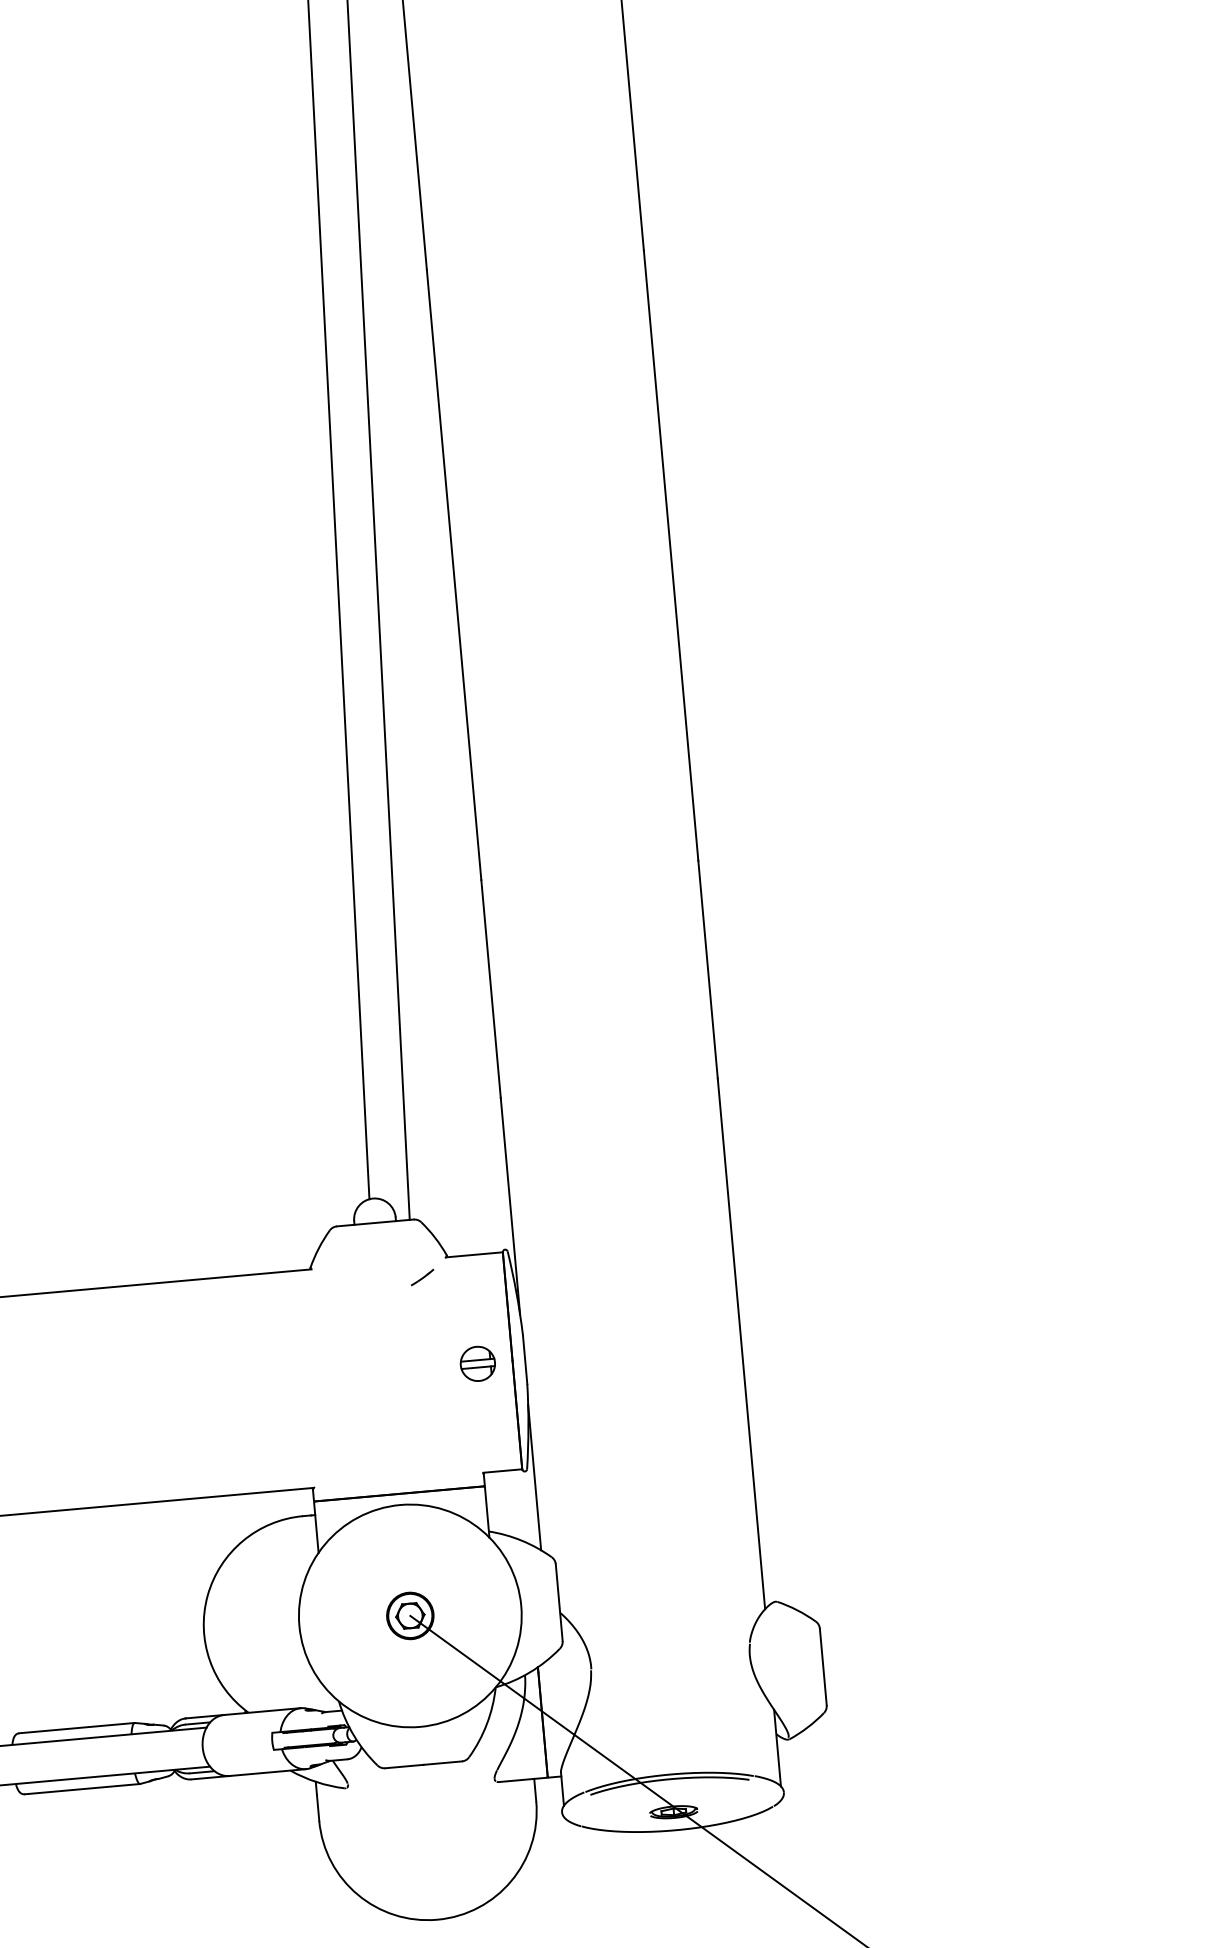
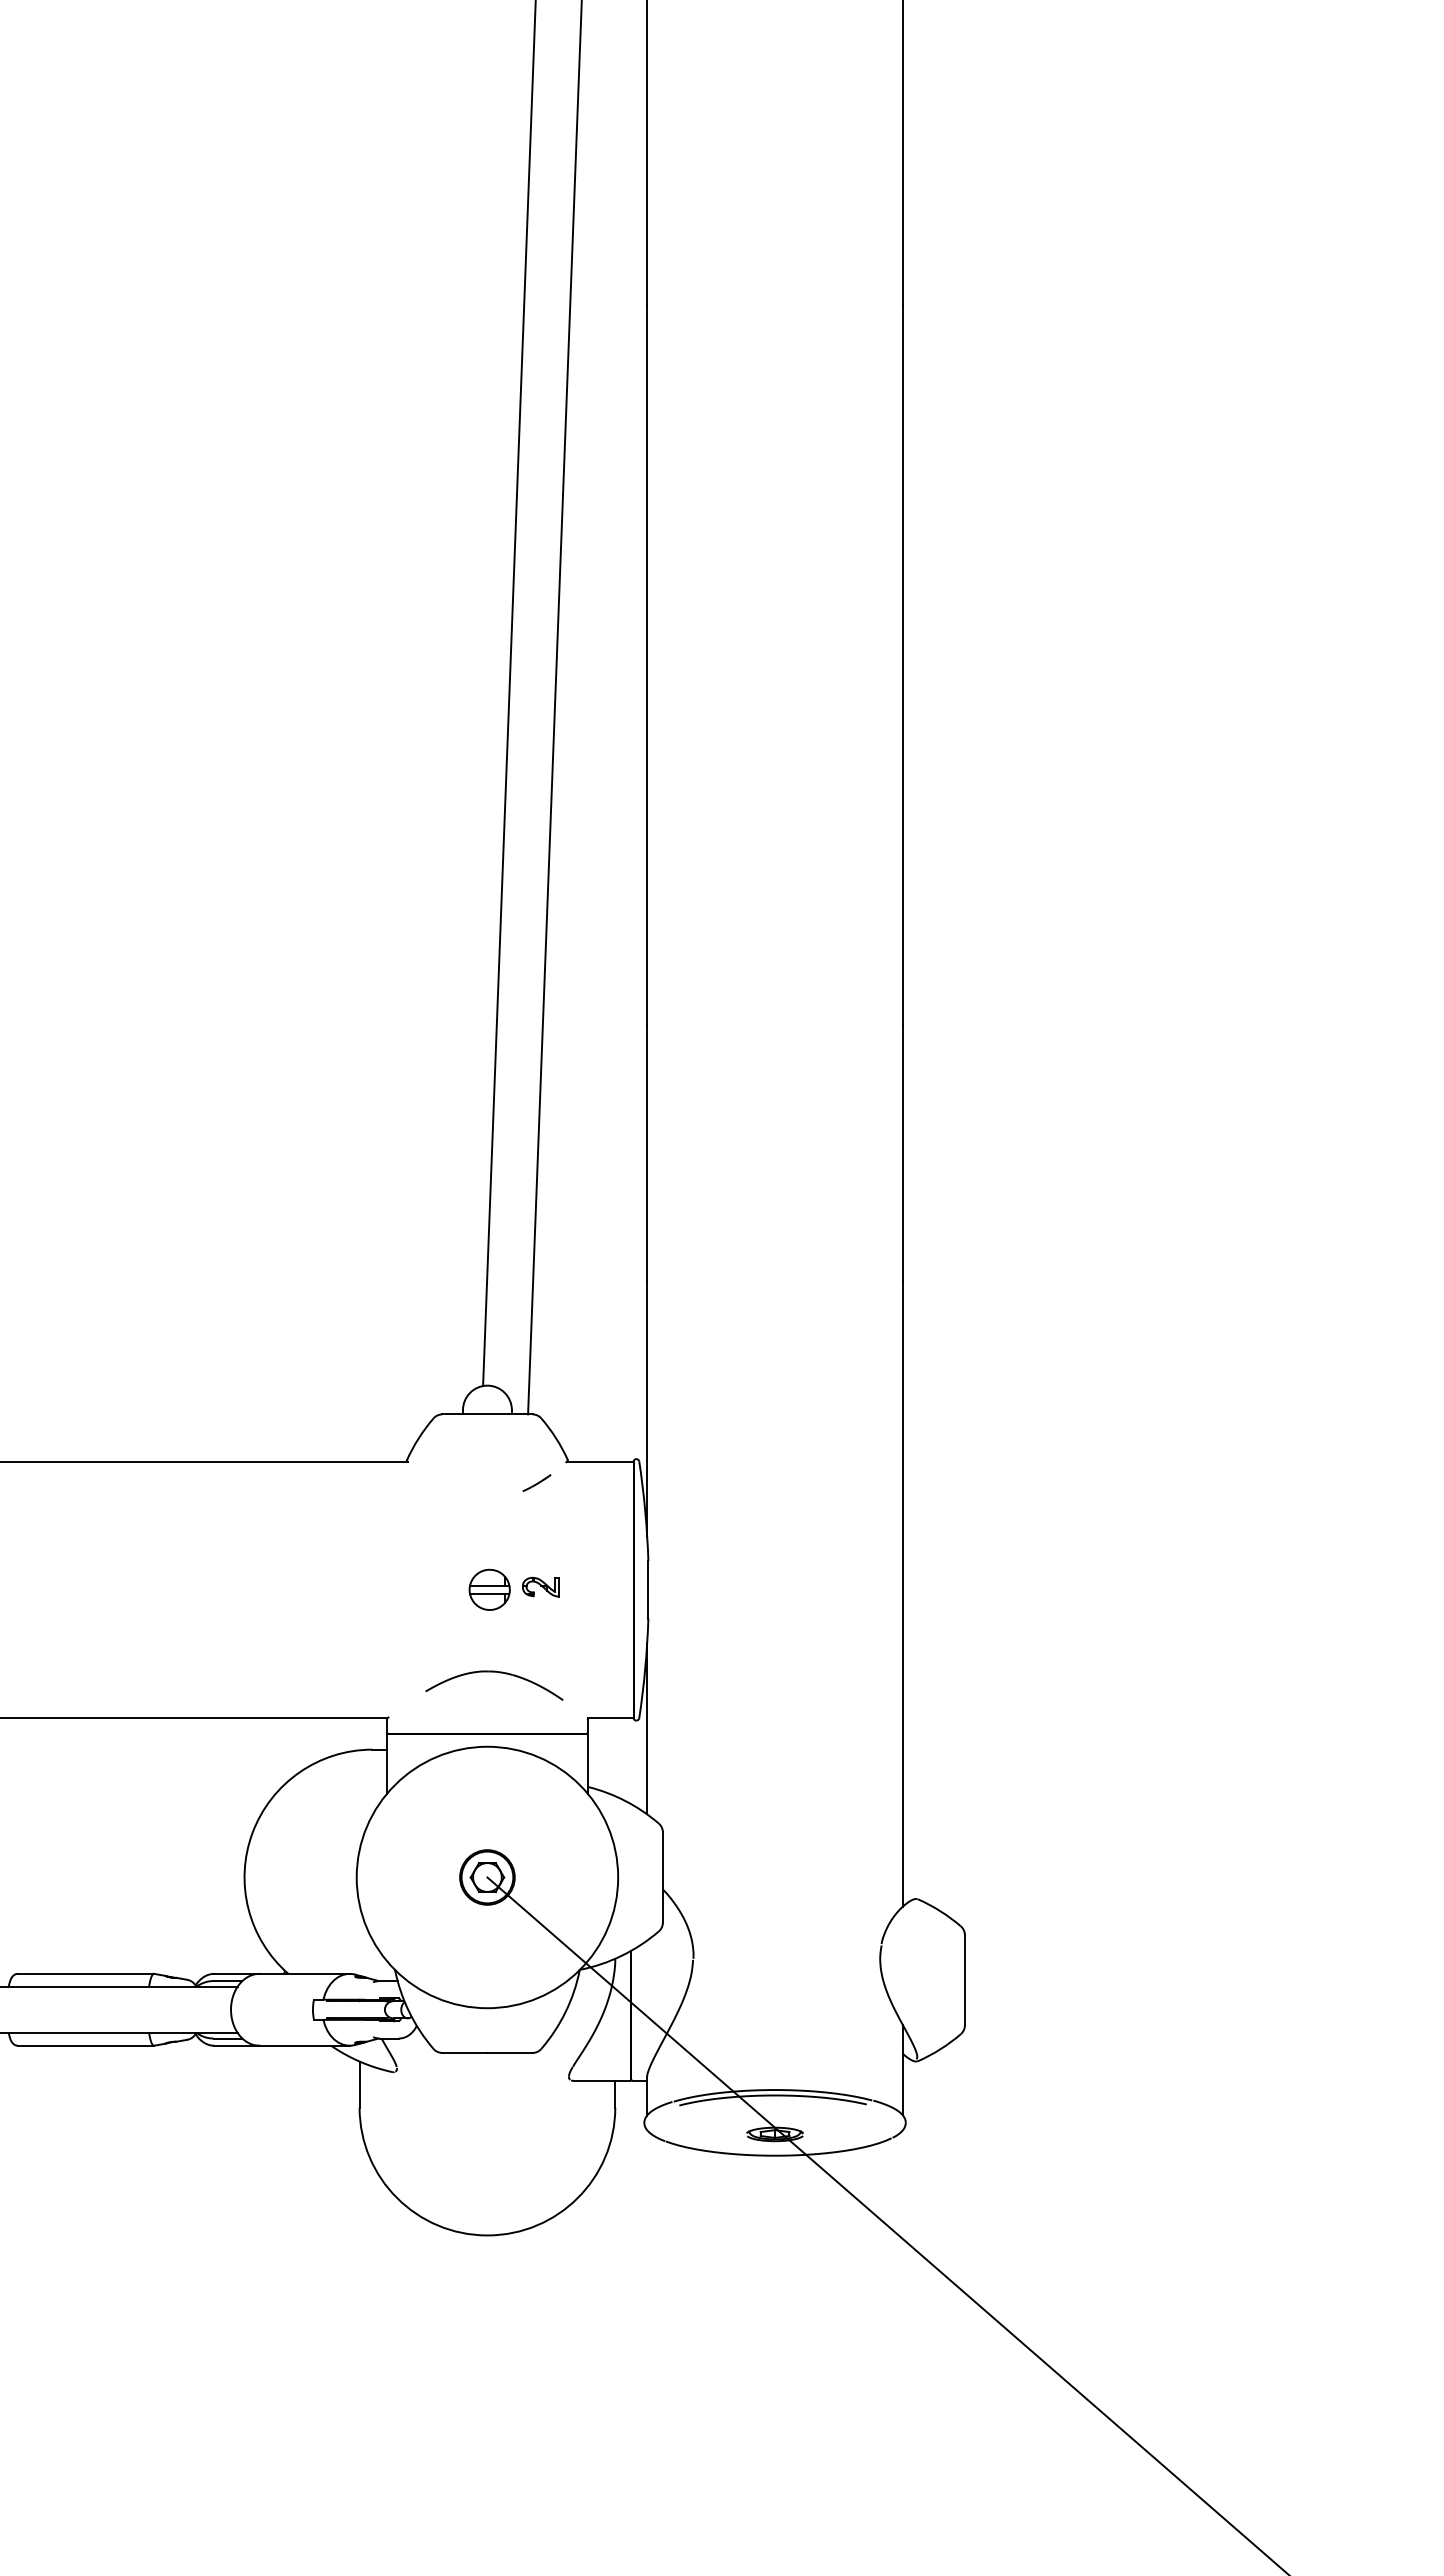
part: (477, 1363) -> (489, 1589), moved
part: (433, 1364) -> (540, 1586), added
part: (400, 1441) -> (494, 1672), added

